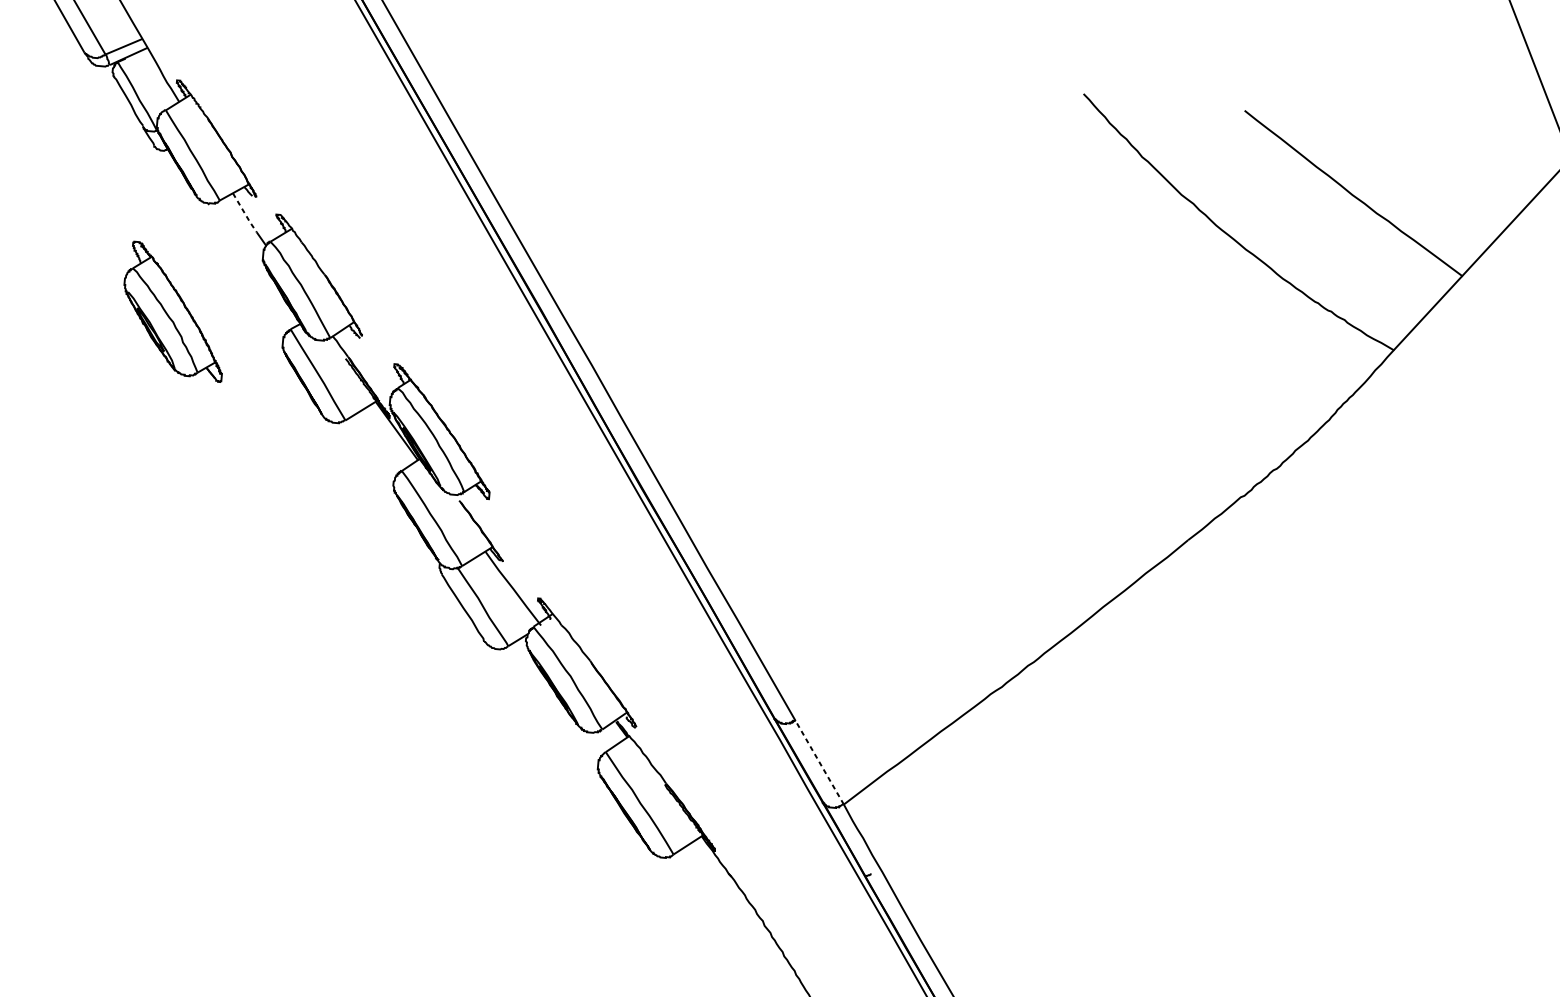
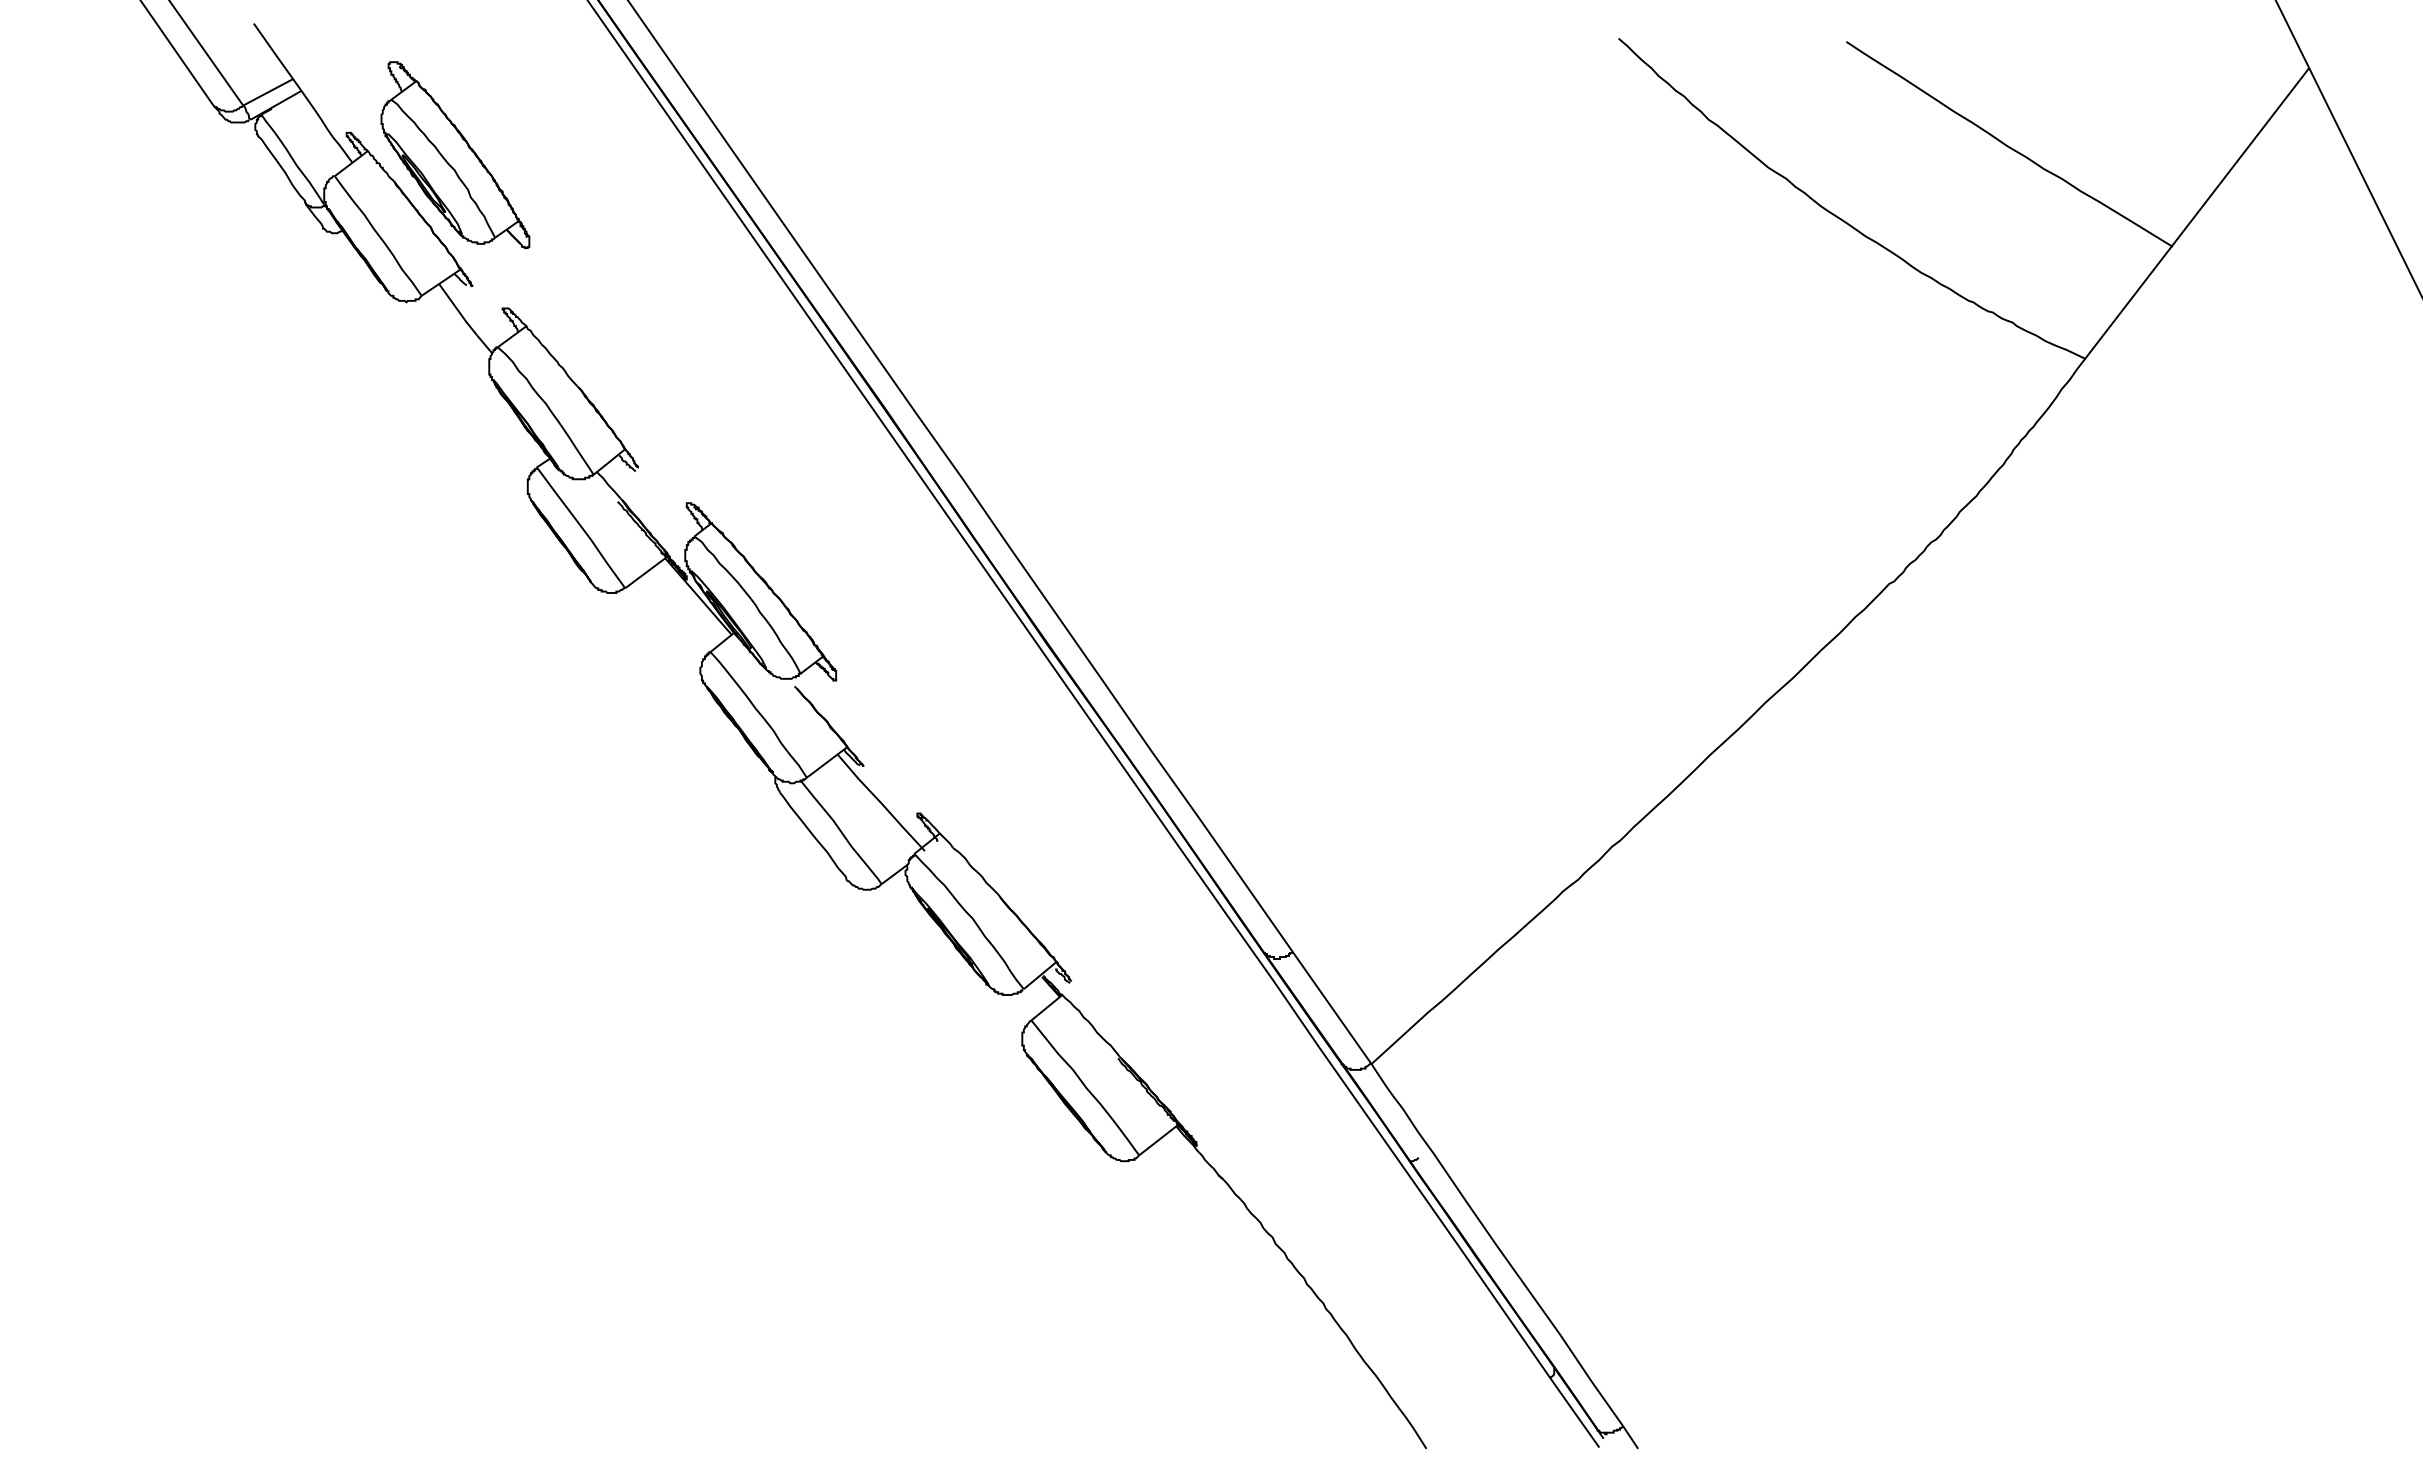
line: (244, 213) -> (458, 310), dashed -> solid
part: (174, 311) -> (455, 154), moved
line: (819, 762) -> (1332, 1008), dashed -> solid

